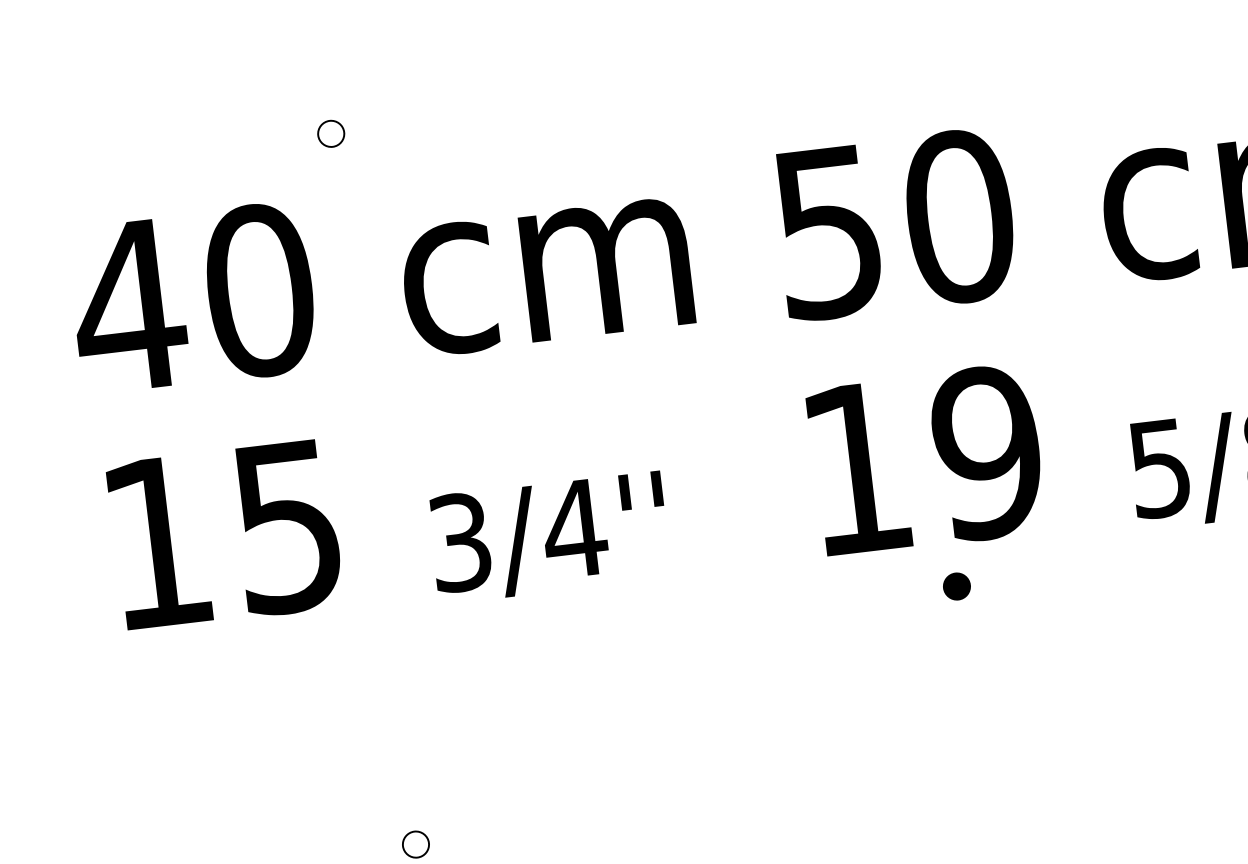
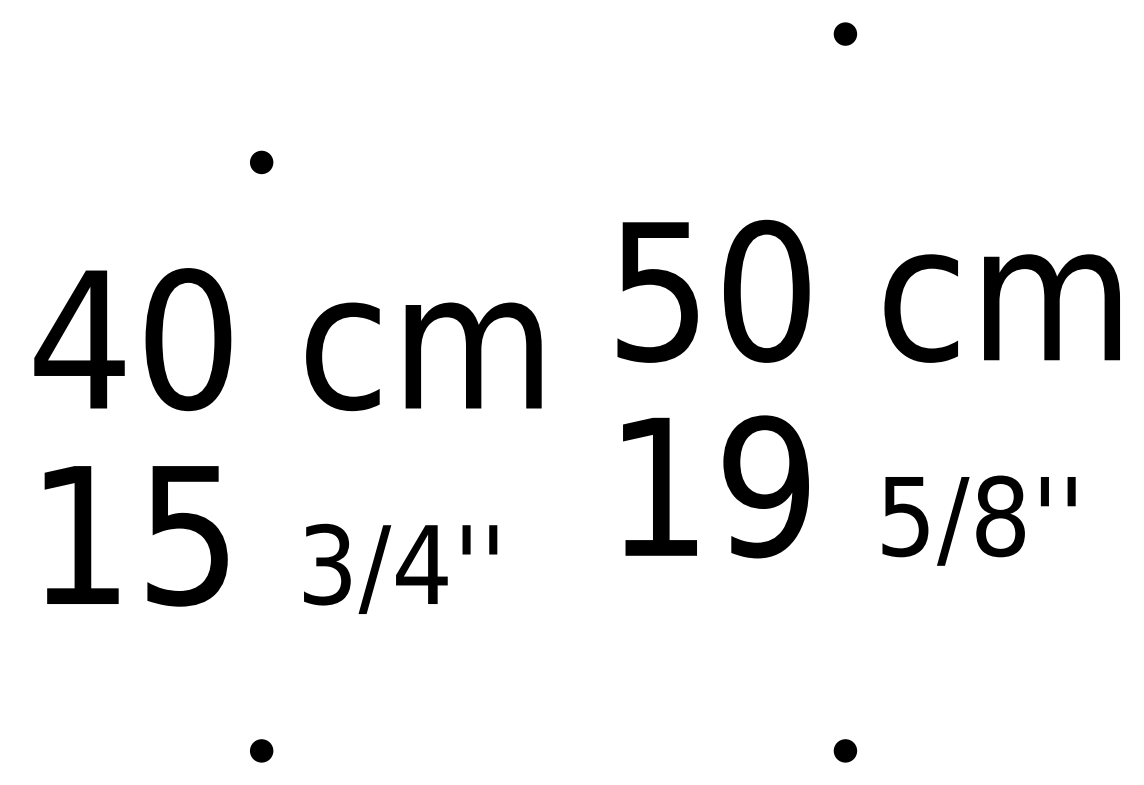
fill: (331, 133) -> (261, 162), added
text: (394, 398) -> (287, 440), moved
part: (956, 586) -> (845, 750), moved
fill: (415, 844) -> (261, 750), added

